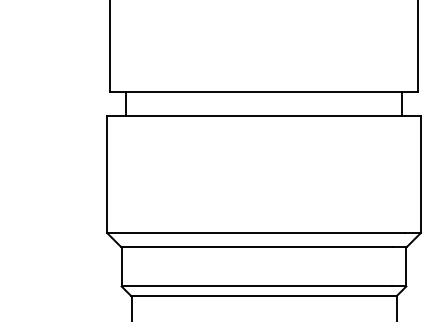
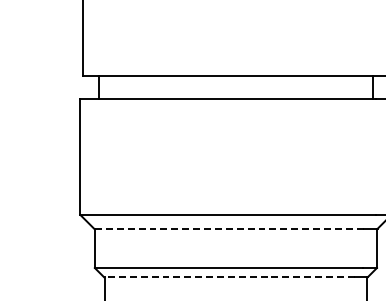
line: (256, 246) -> (228, 228), solid -> dashed
line: (256, 295) -> (228, 276), solid -> dashed

